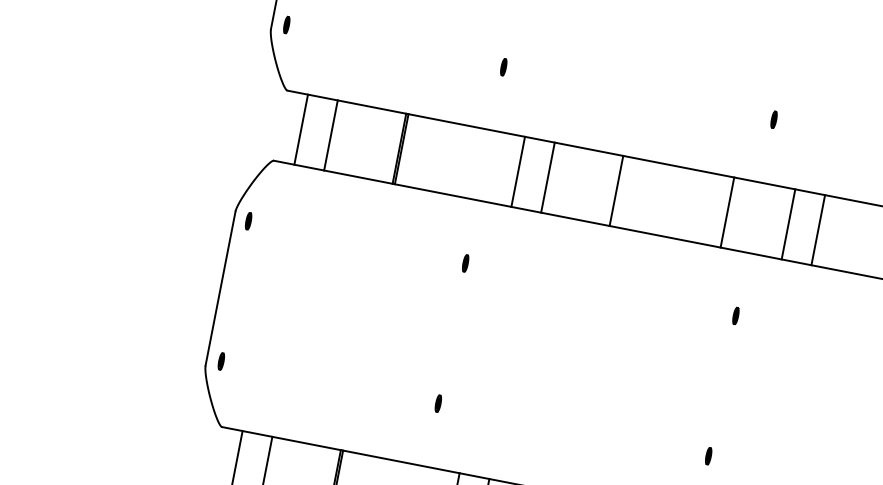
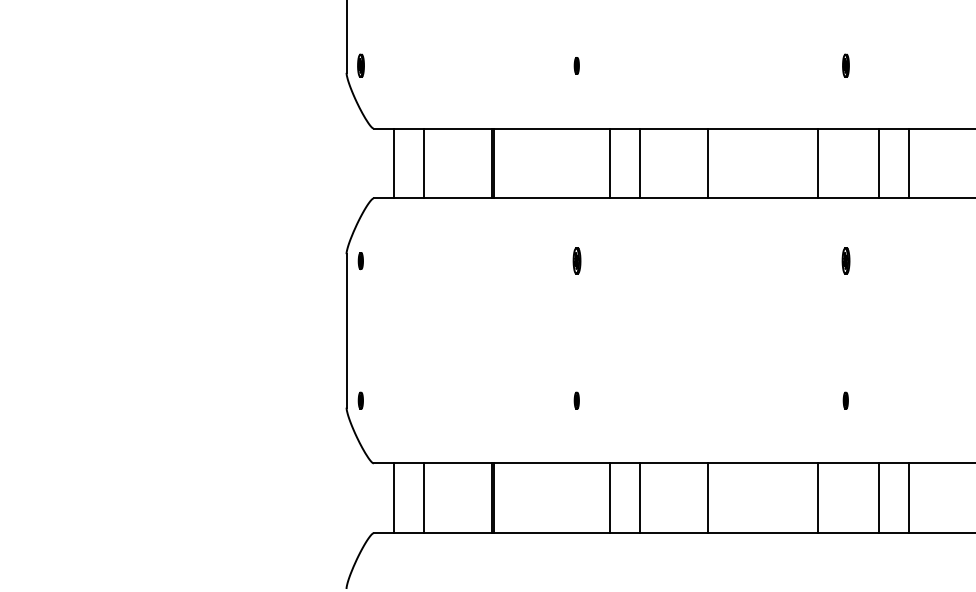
part: (286, 24) -> (360, 65), size x1.4
part: (773, 119) -> (845, 65), size x1.4
part: (465, 263) -> (576, 261), size x1.6
part: (735, 316) -> (845, 261), size x1.6

